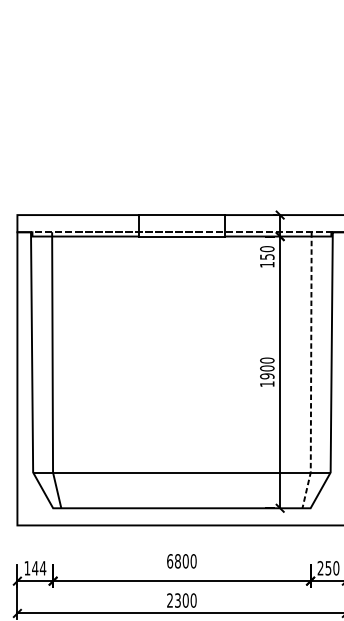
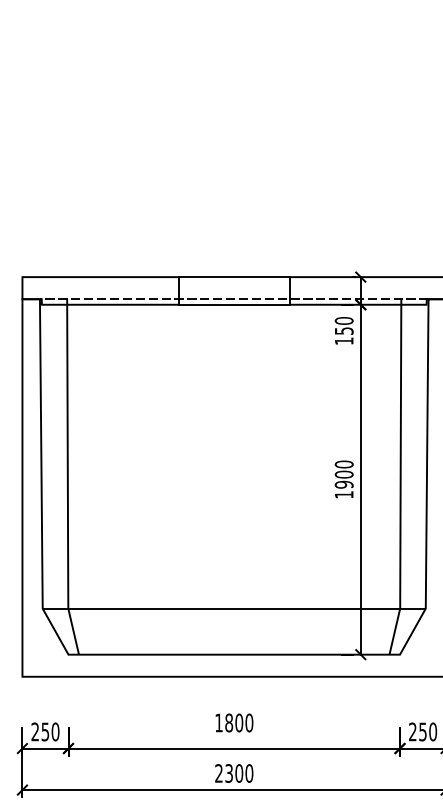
line: (311, 371) -> (400, 478), dashed -> solid
text: (170, 560) -> (219, 722), 6800 -> 1800
text: (35, 567) -> (45, 731), 144 -> 250

